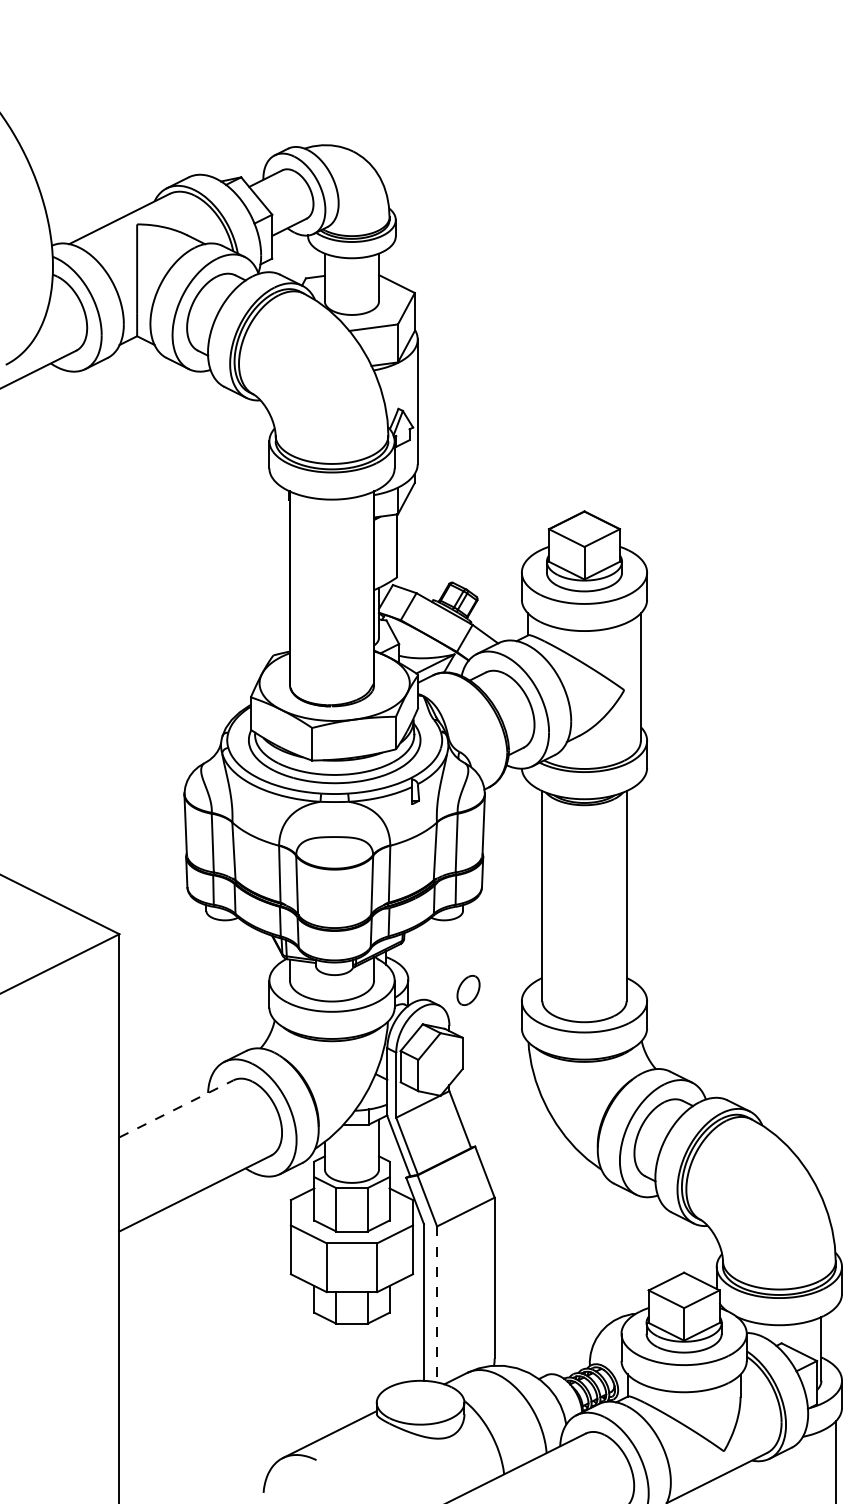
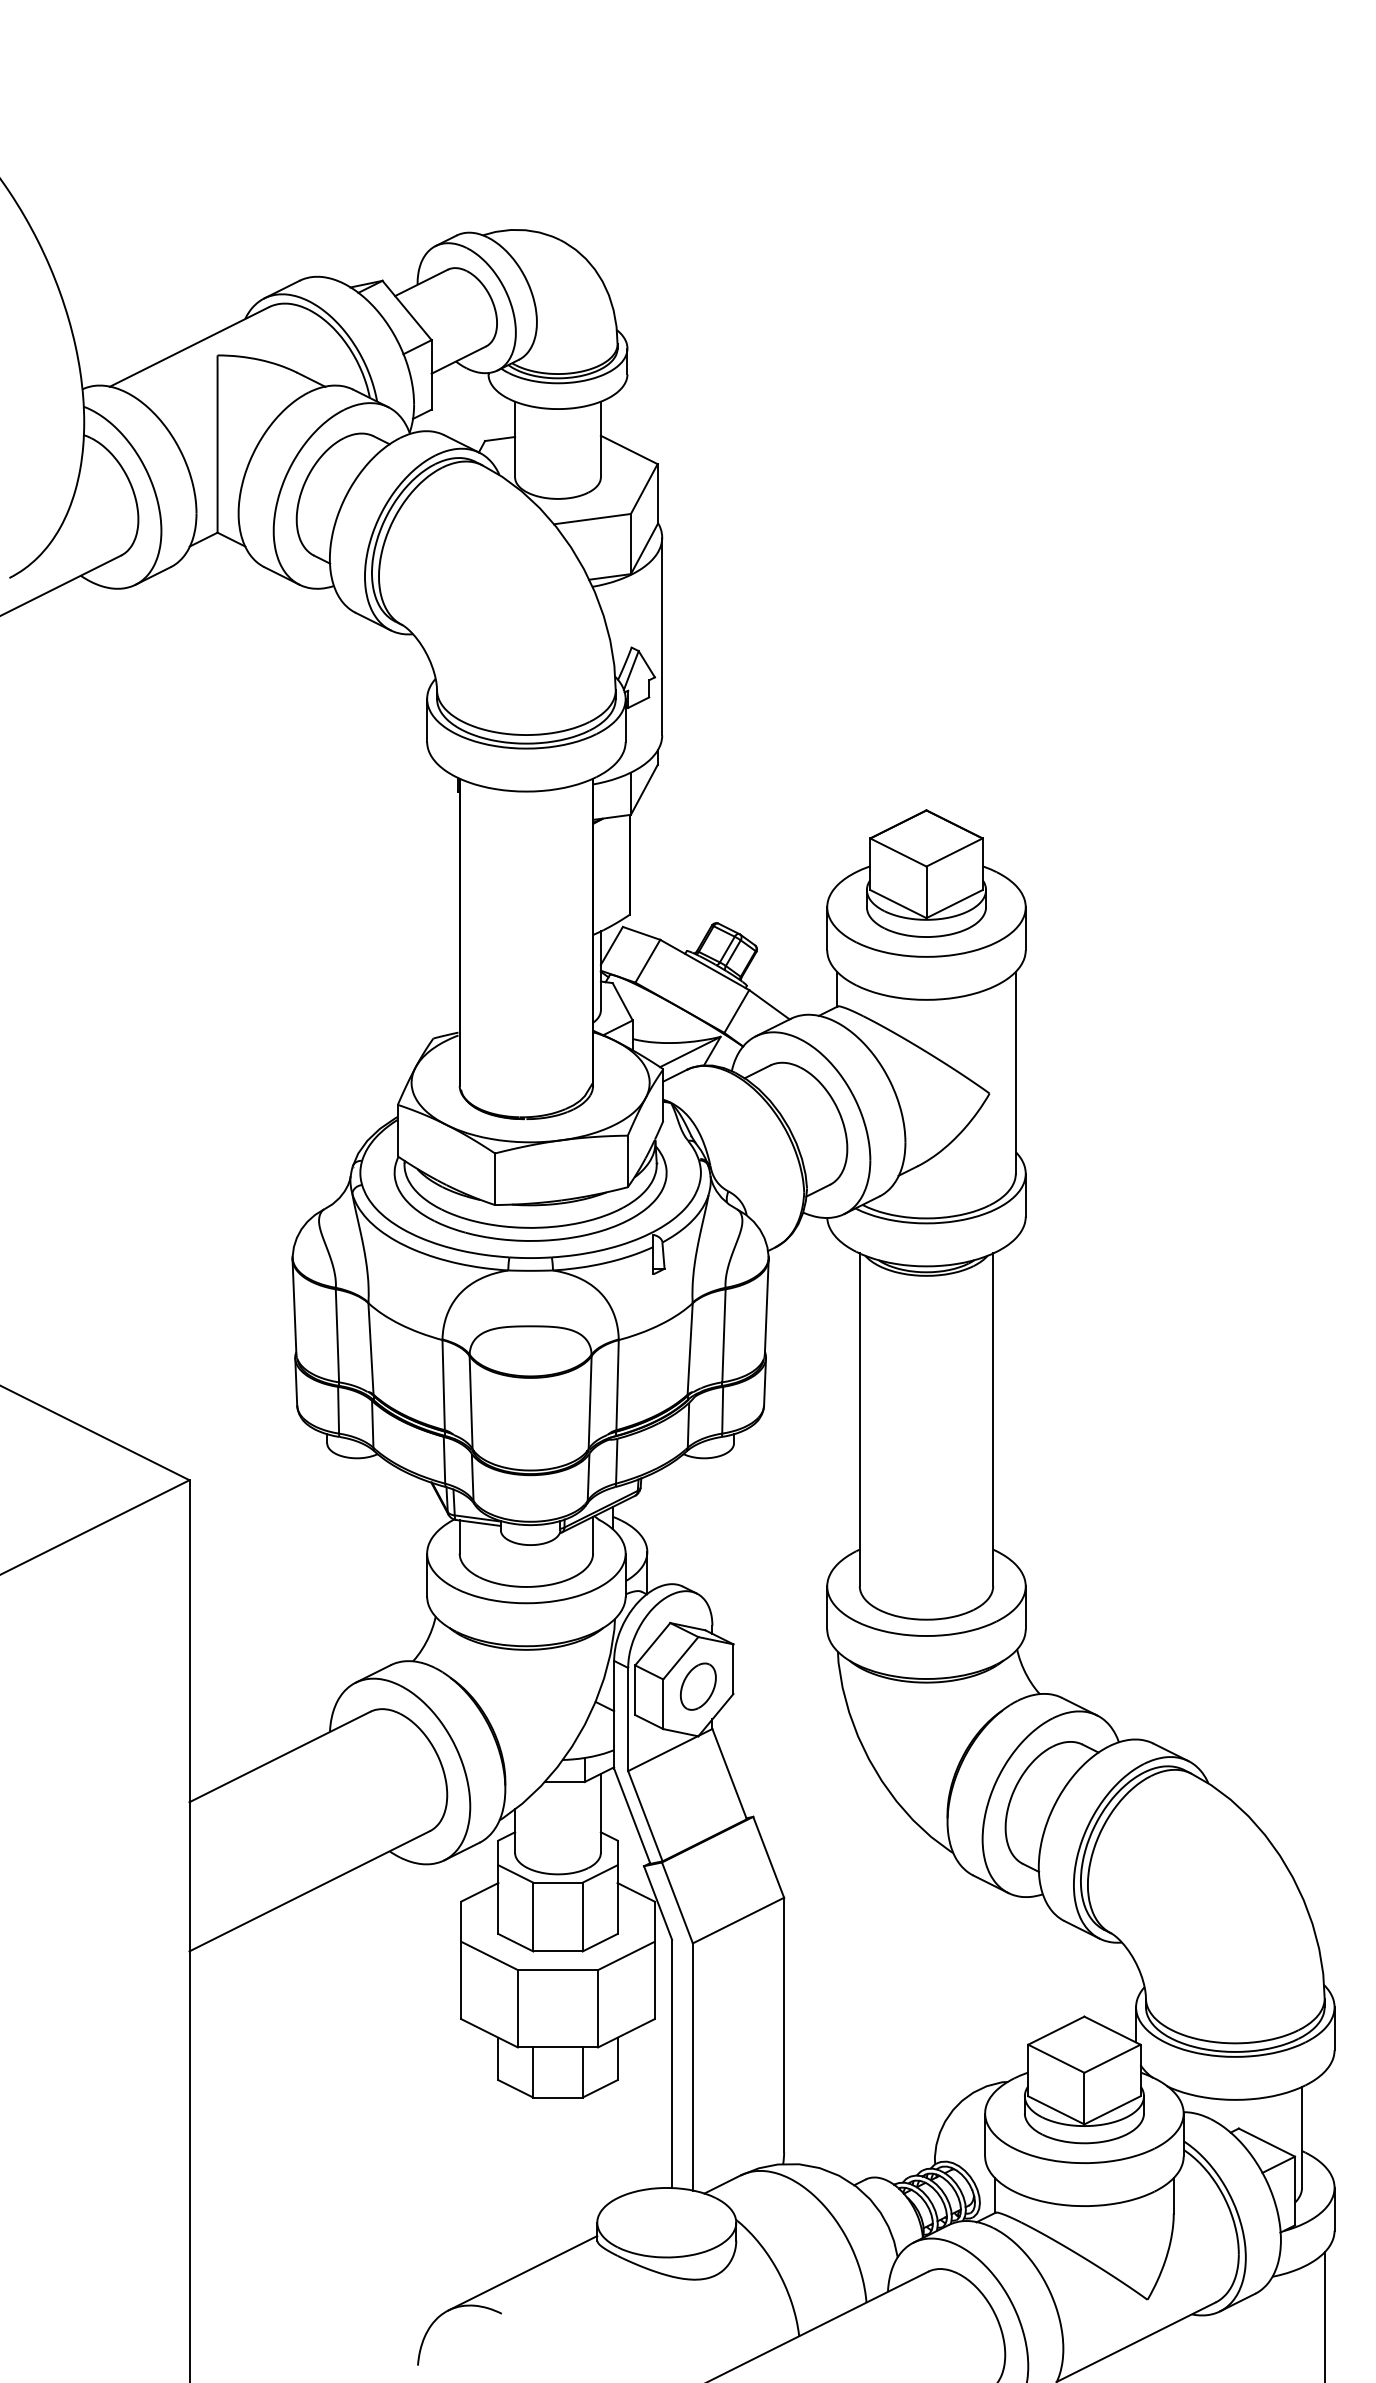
part: (468, 990) -> (698, 1686), moved
line: (176, 1108) -> (279, 1756), dashed -> solid
line: (437, 1304) -> (693, 2067), dashed -> solid

